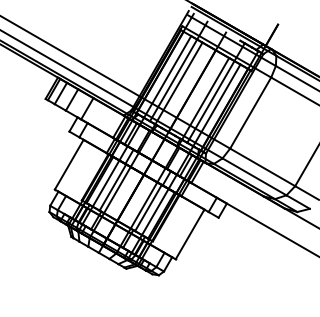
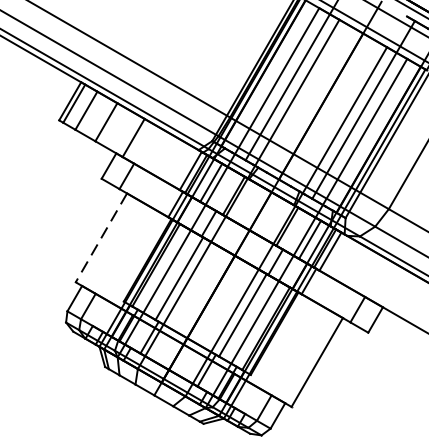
line: (69, 164) -> (101, 237), solid -> dashed

